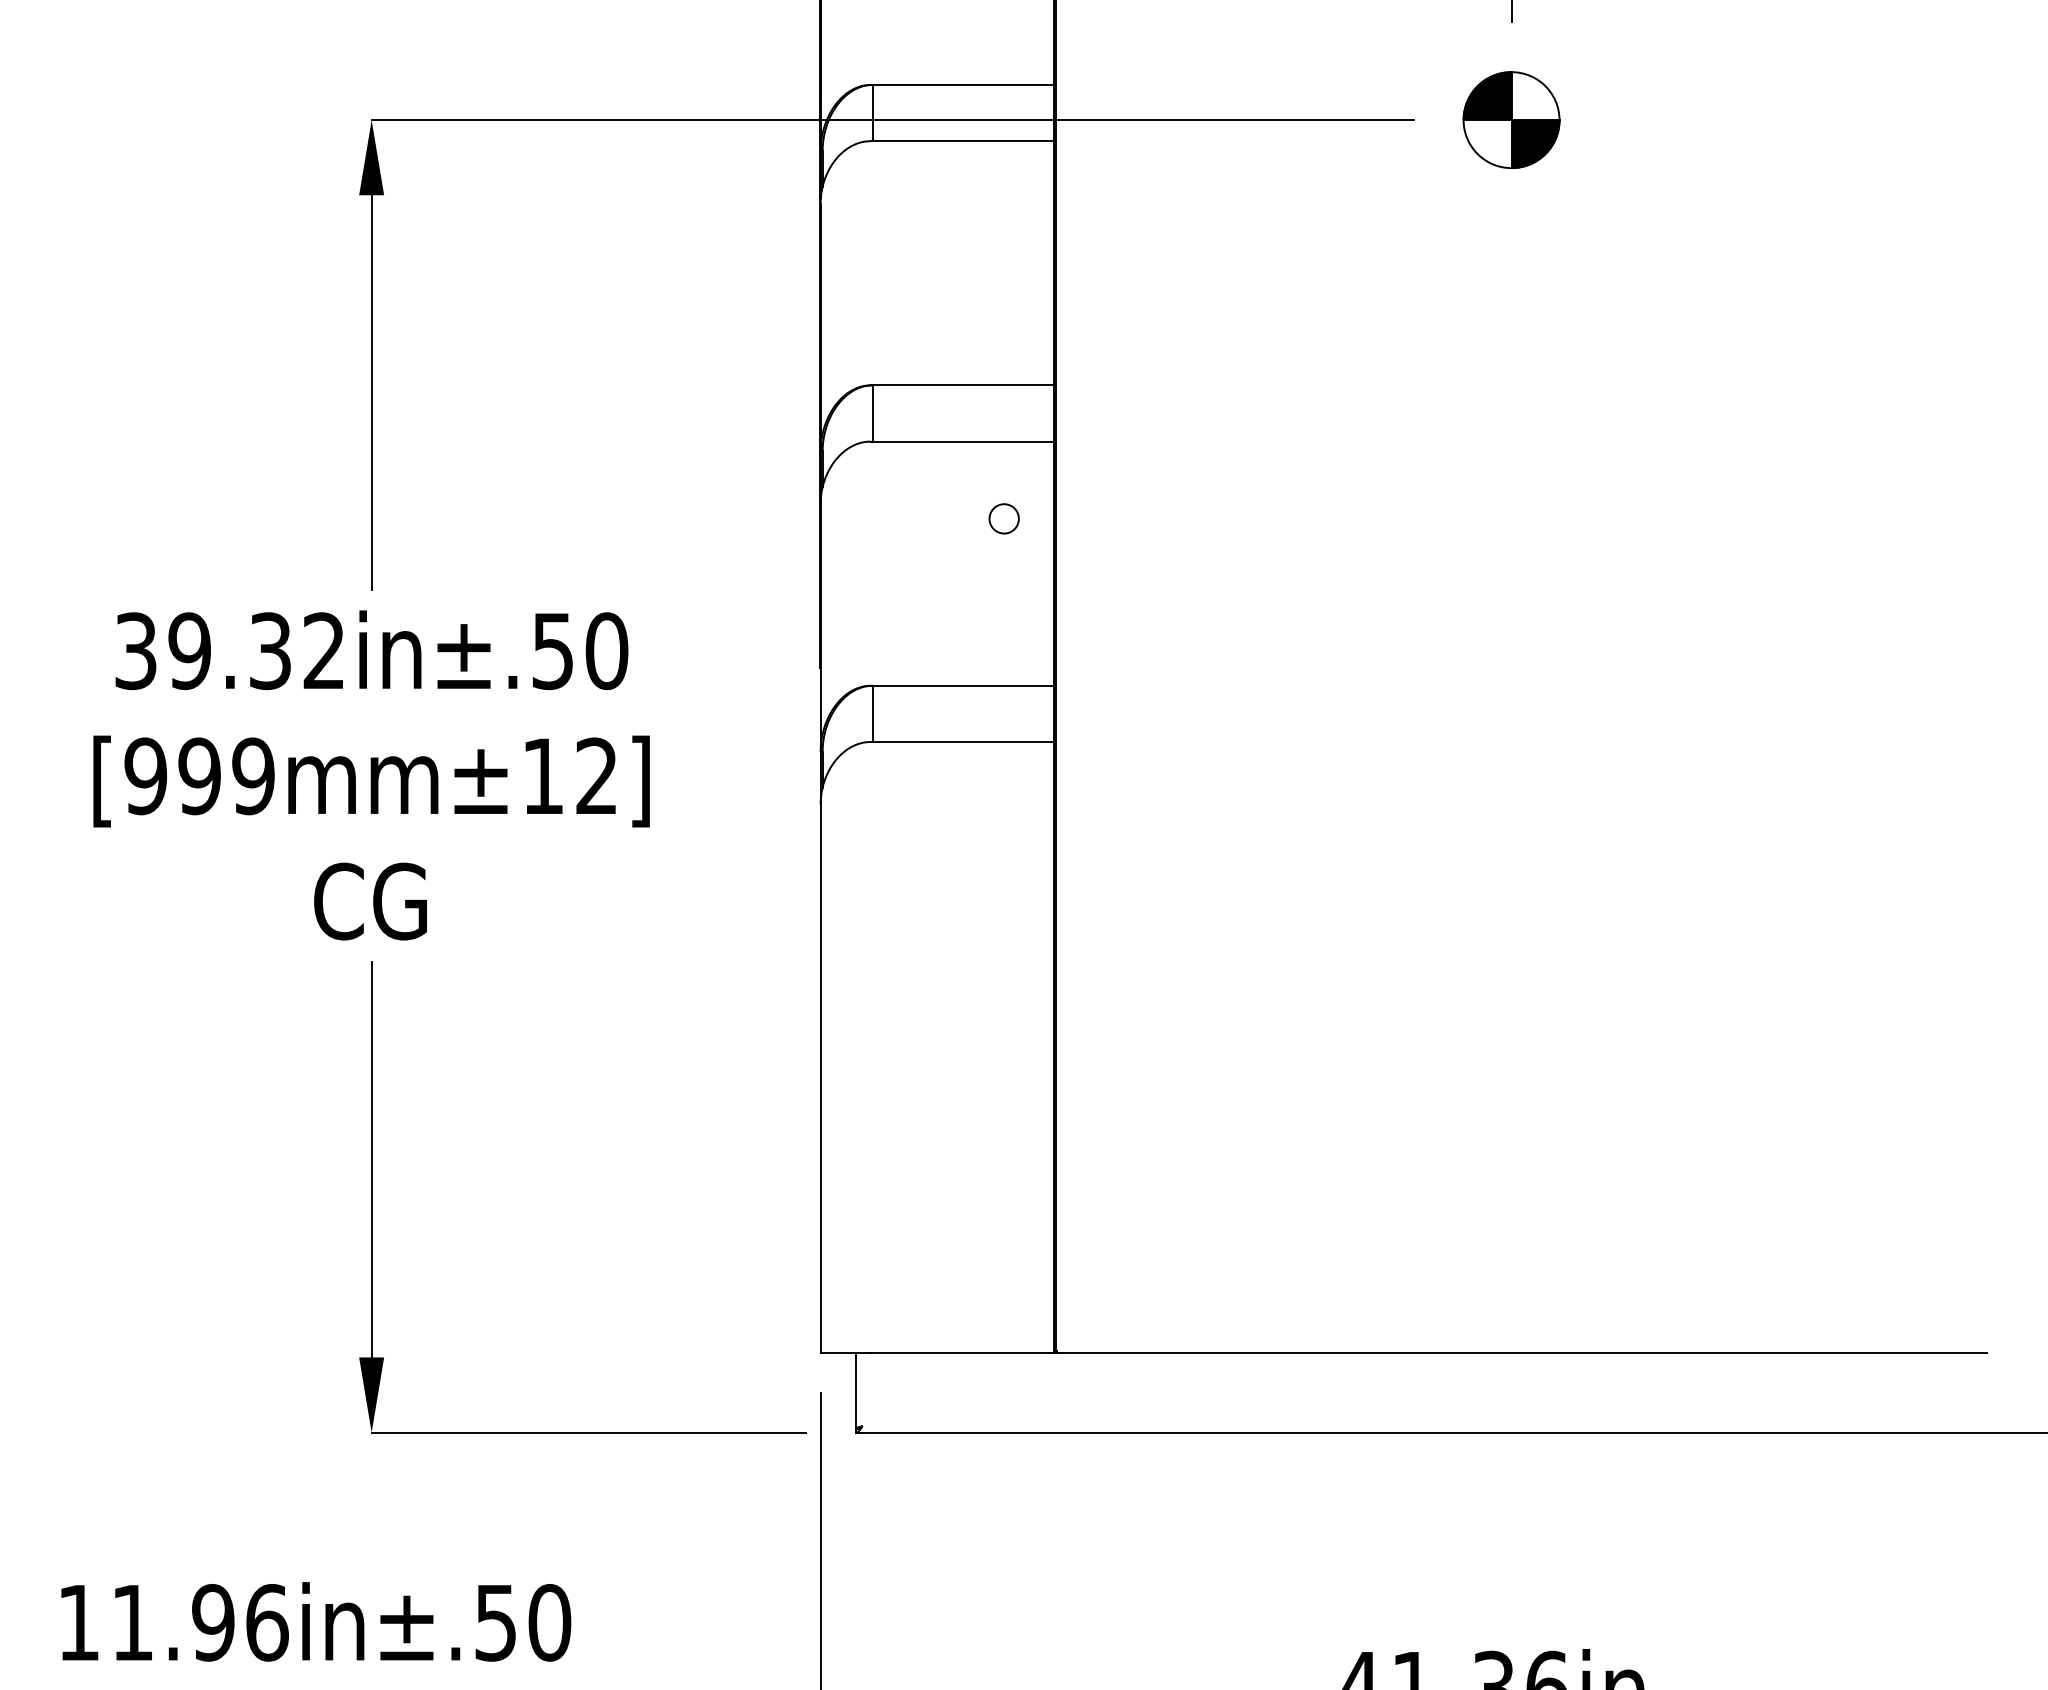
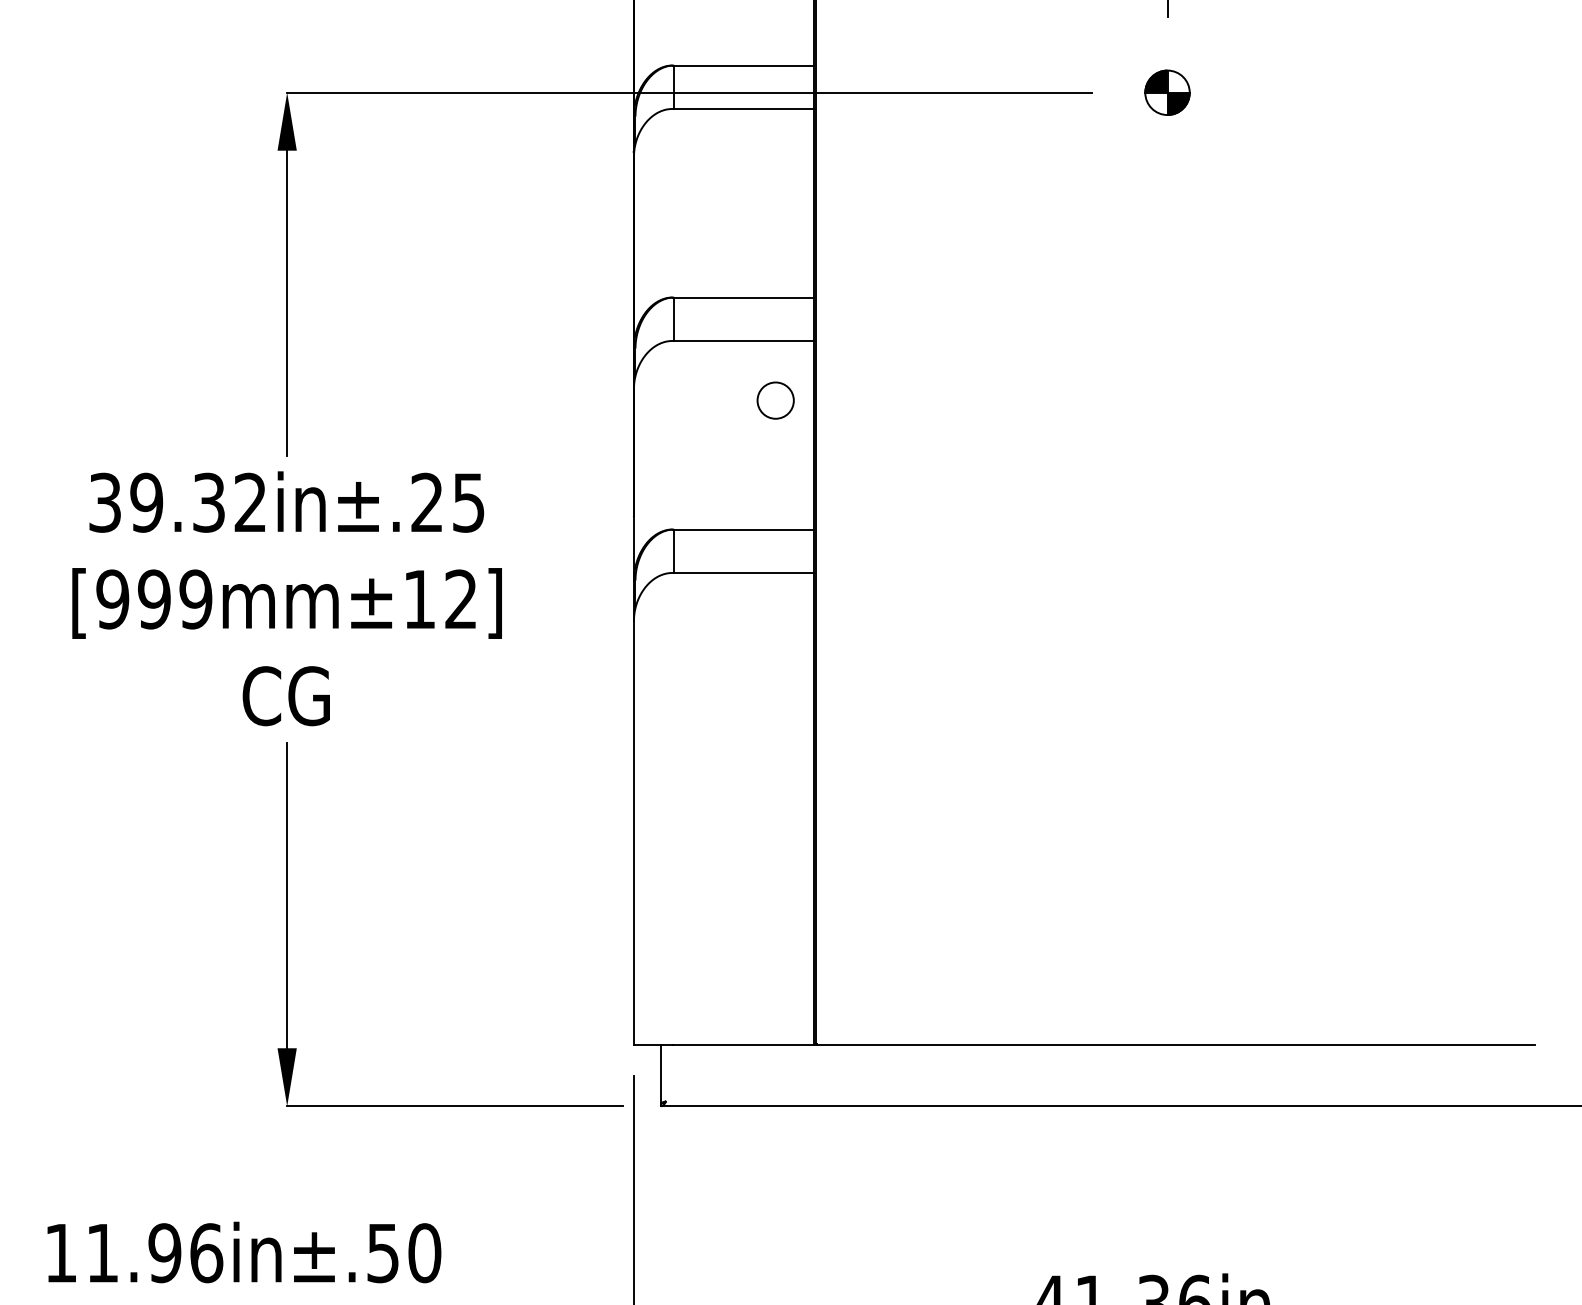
part: (1511, 120) -> (1167, 92), size x0.6
circle: (1003, 518) -> (775, 400), size x1.6
text: (580, 651) -> (448, 503), 39.32in±.50 -> 39.32in±.25

